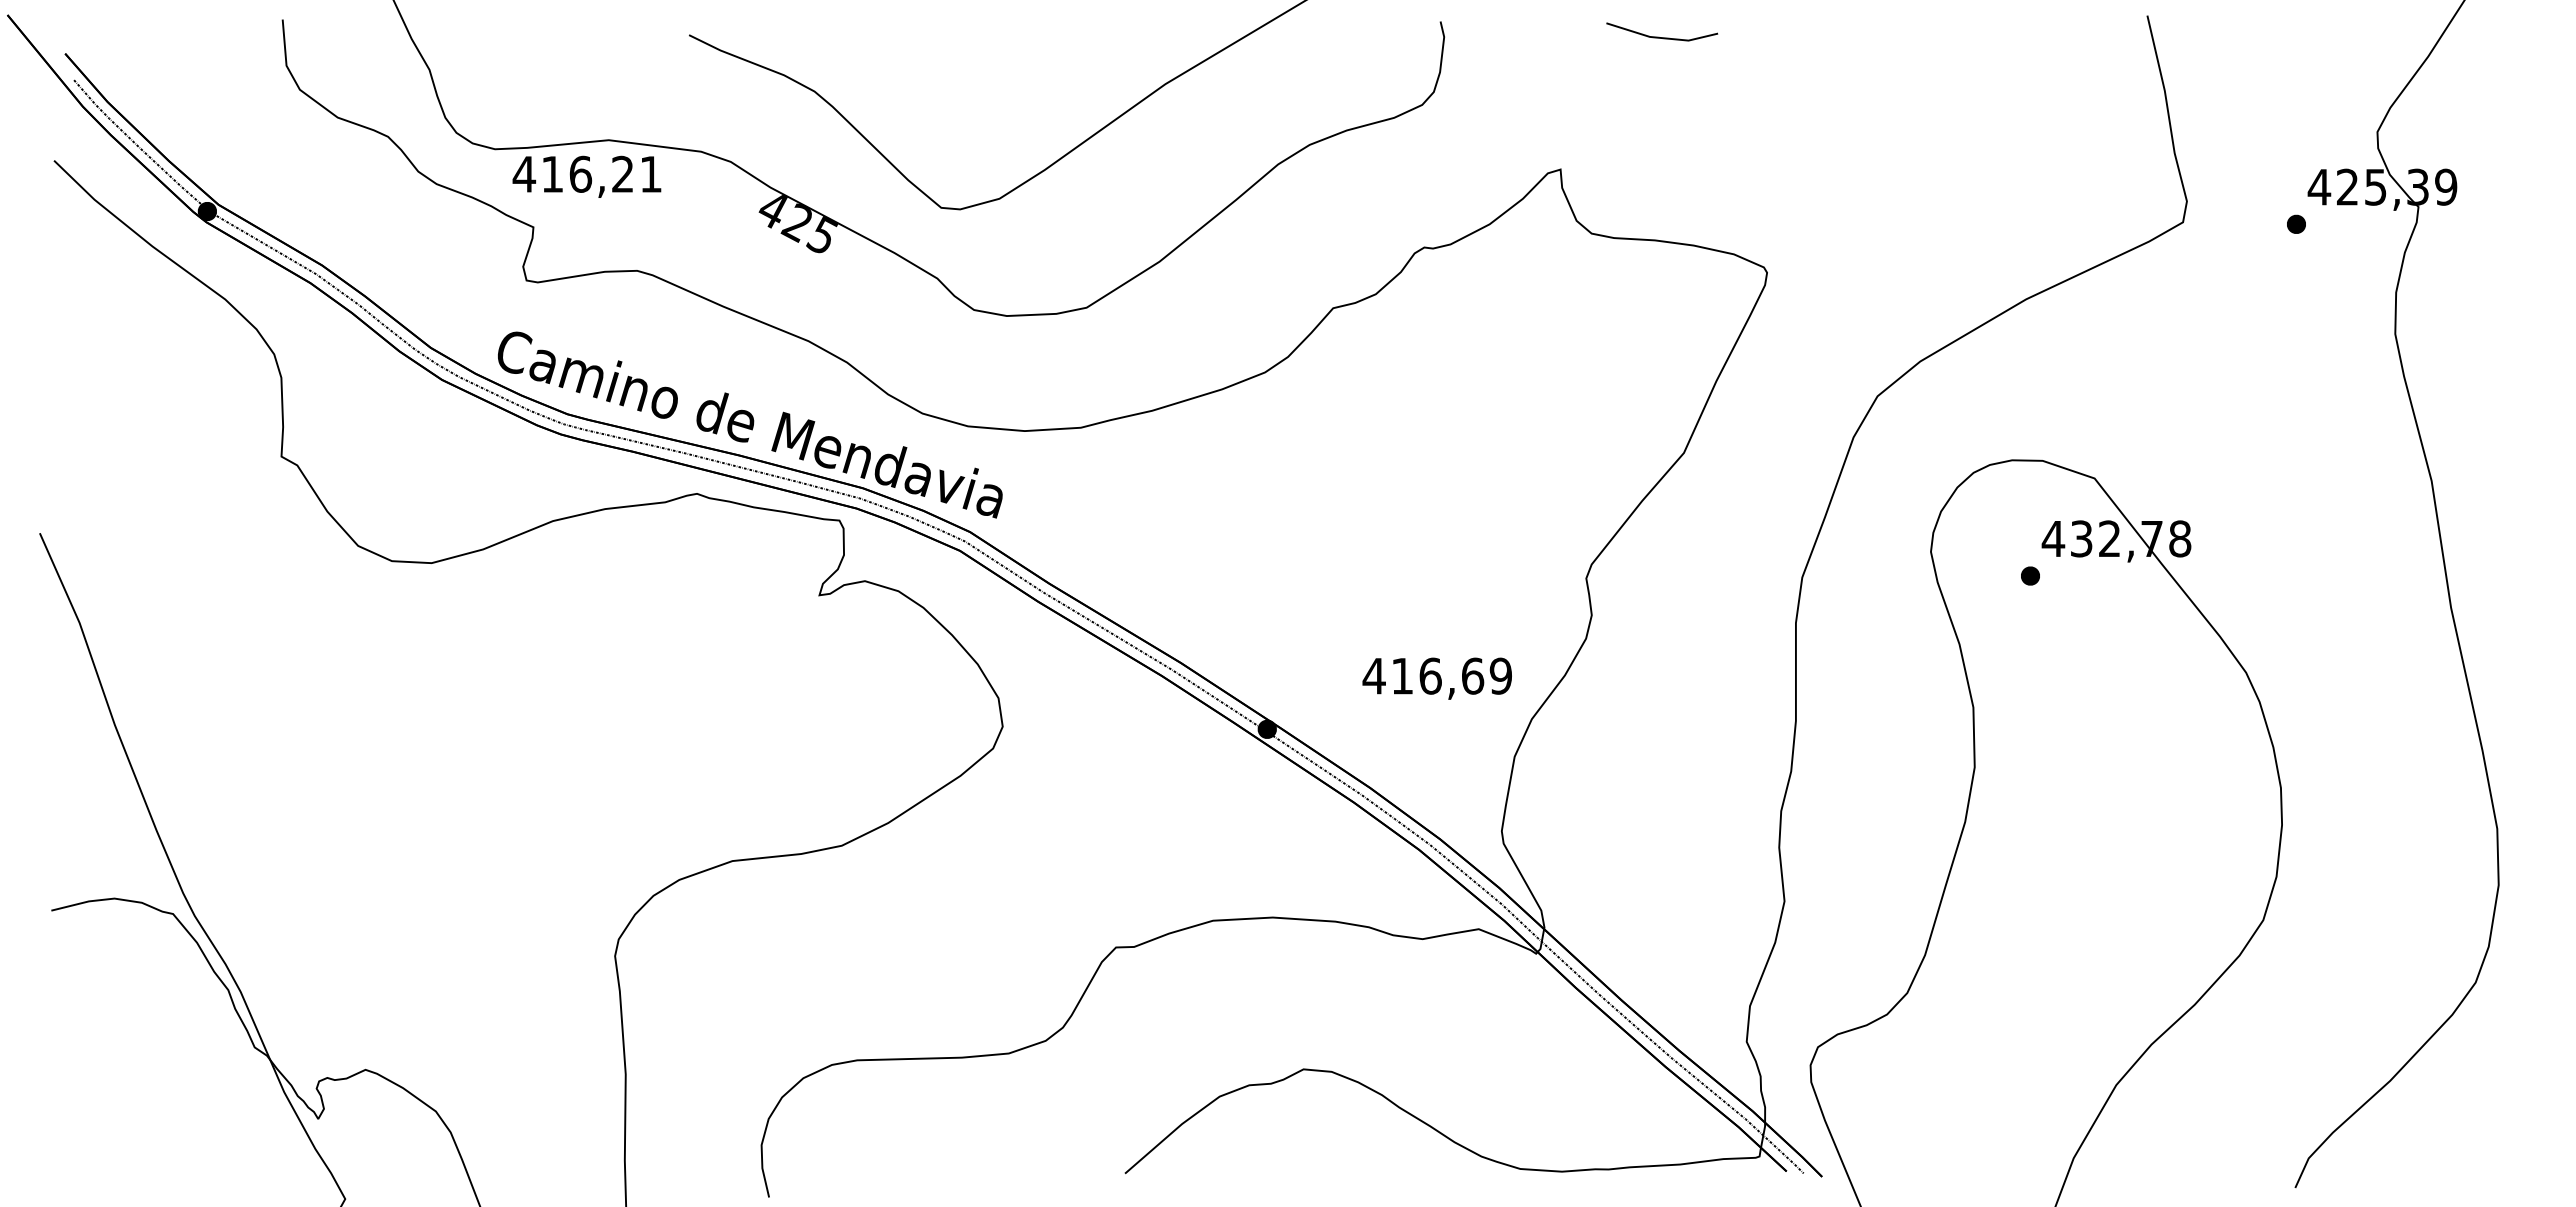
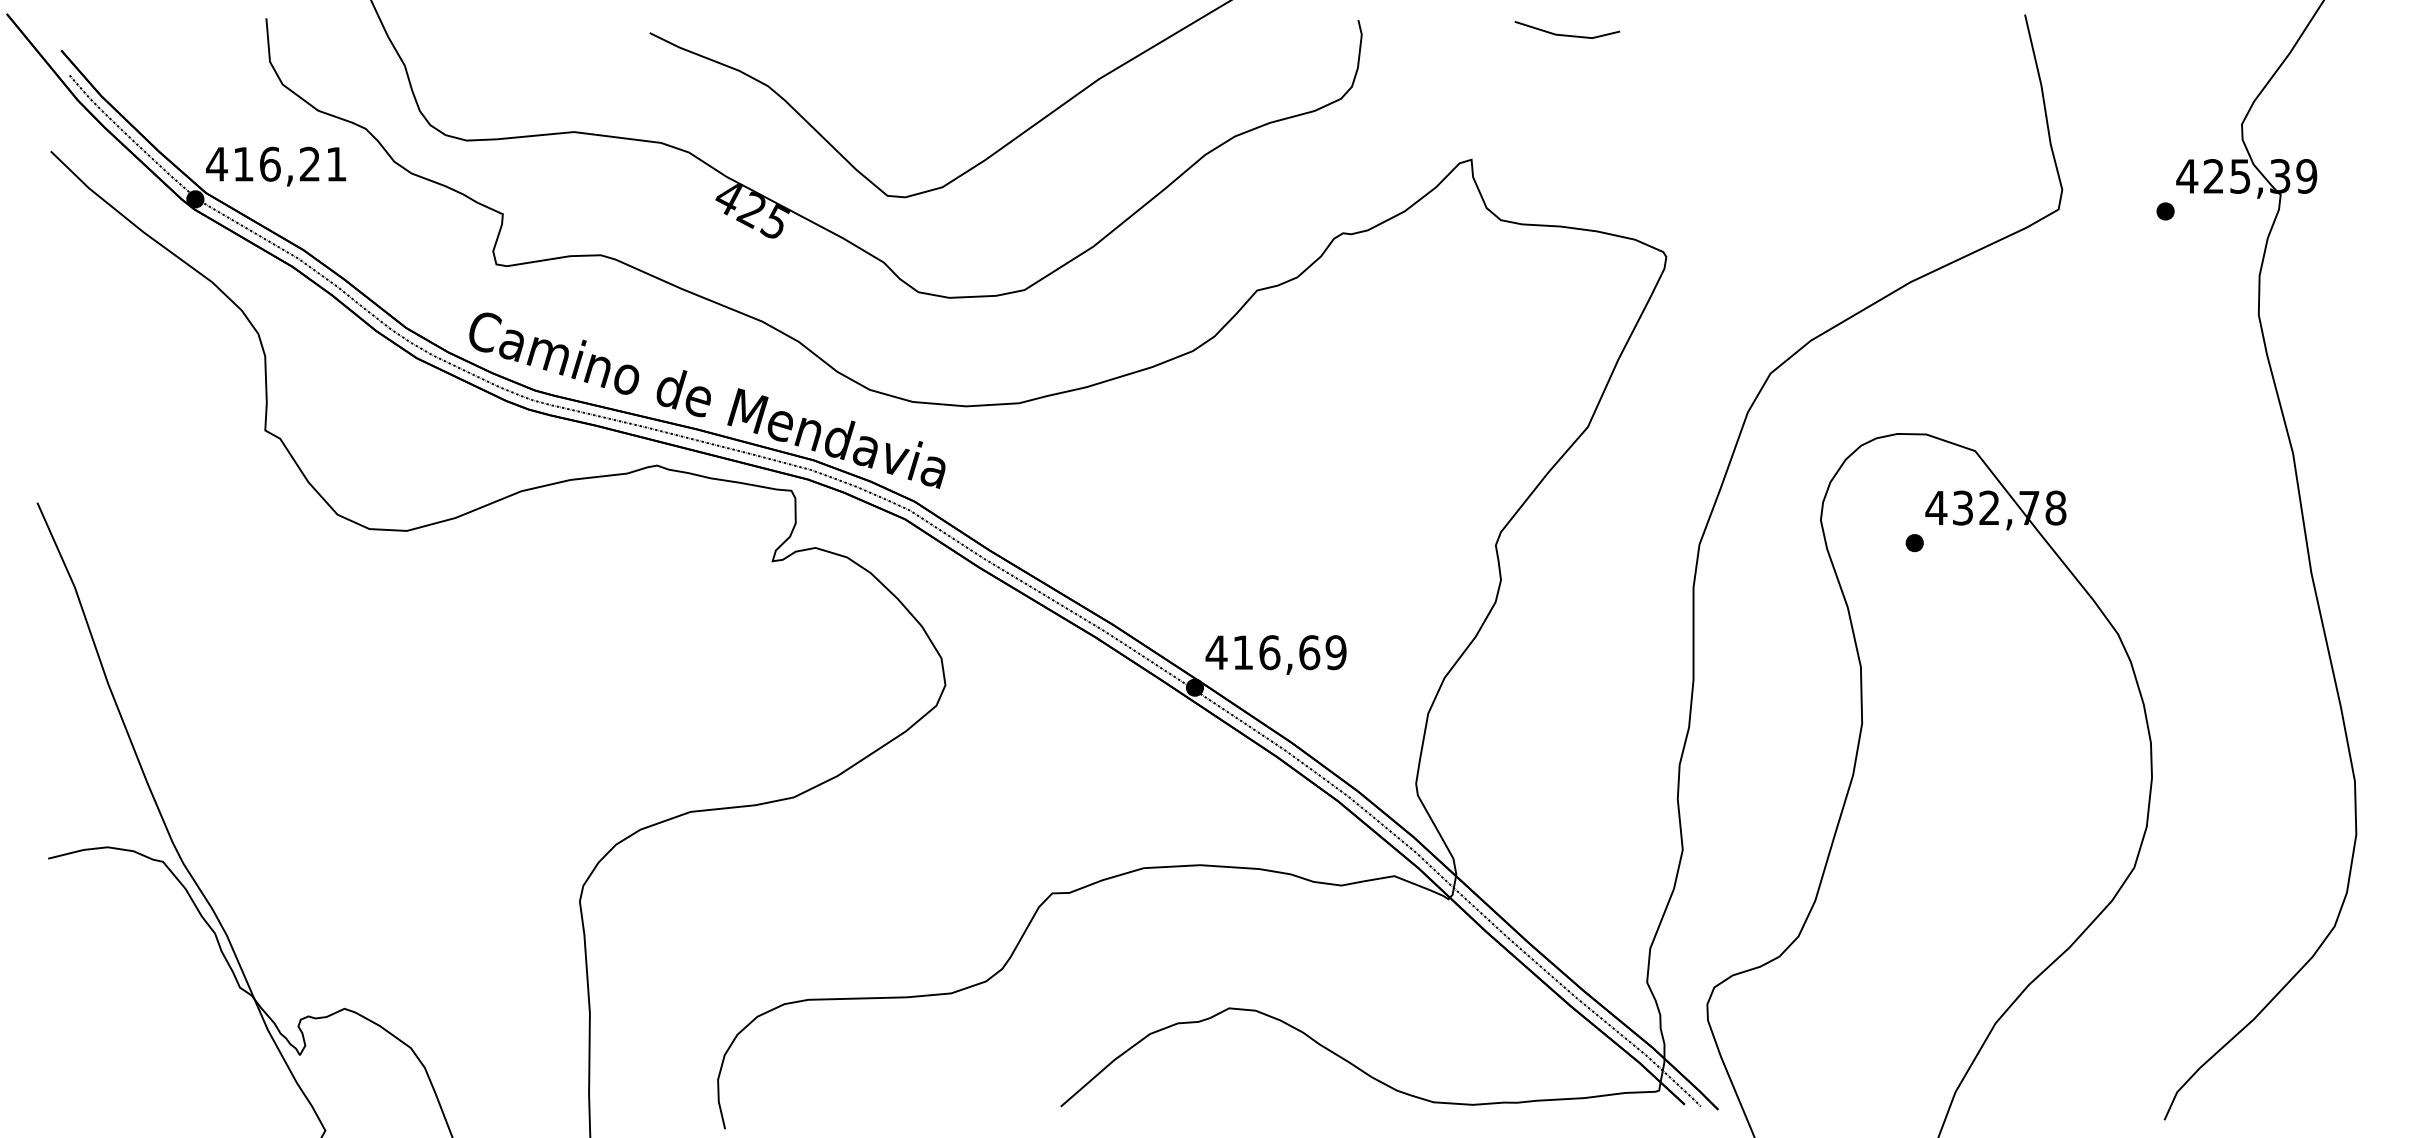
text: (586, 176) -> (275, 166), moved
text: (1436, 678) -> (1275, 654), moved

